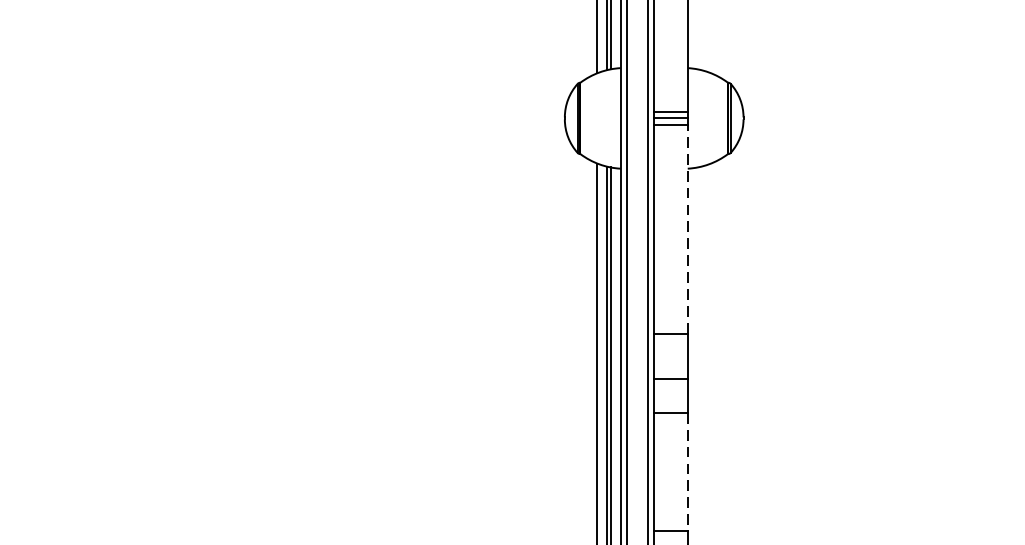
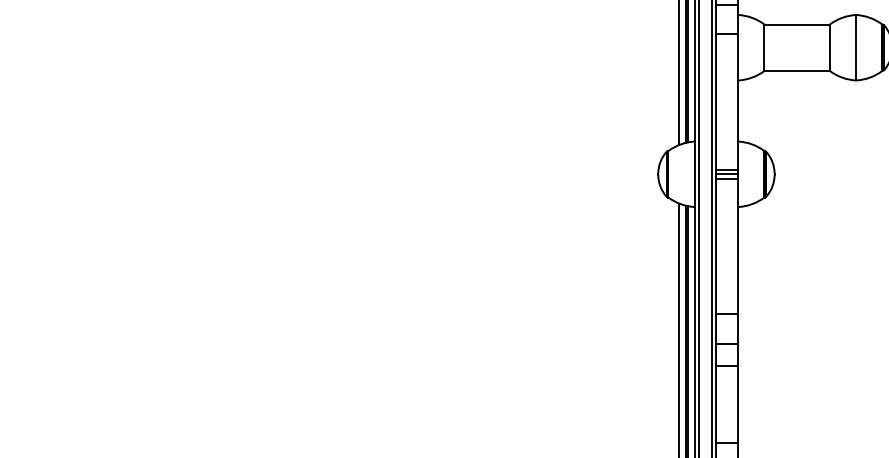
line: (688, 229) -> (738, 246), dashed -> solid
line: (688, 472) -> (738, 404), dashed -> solid

